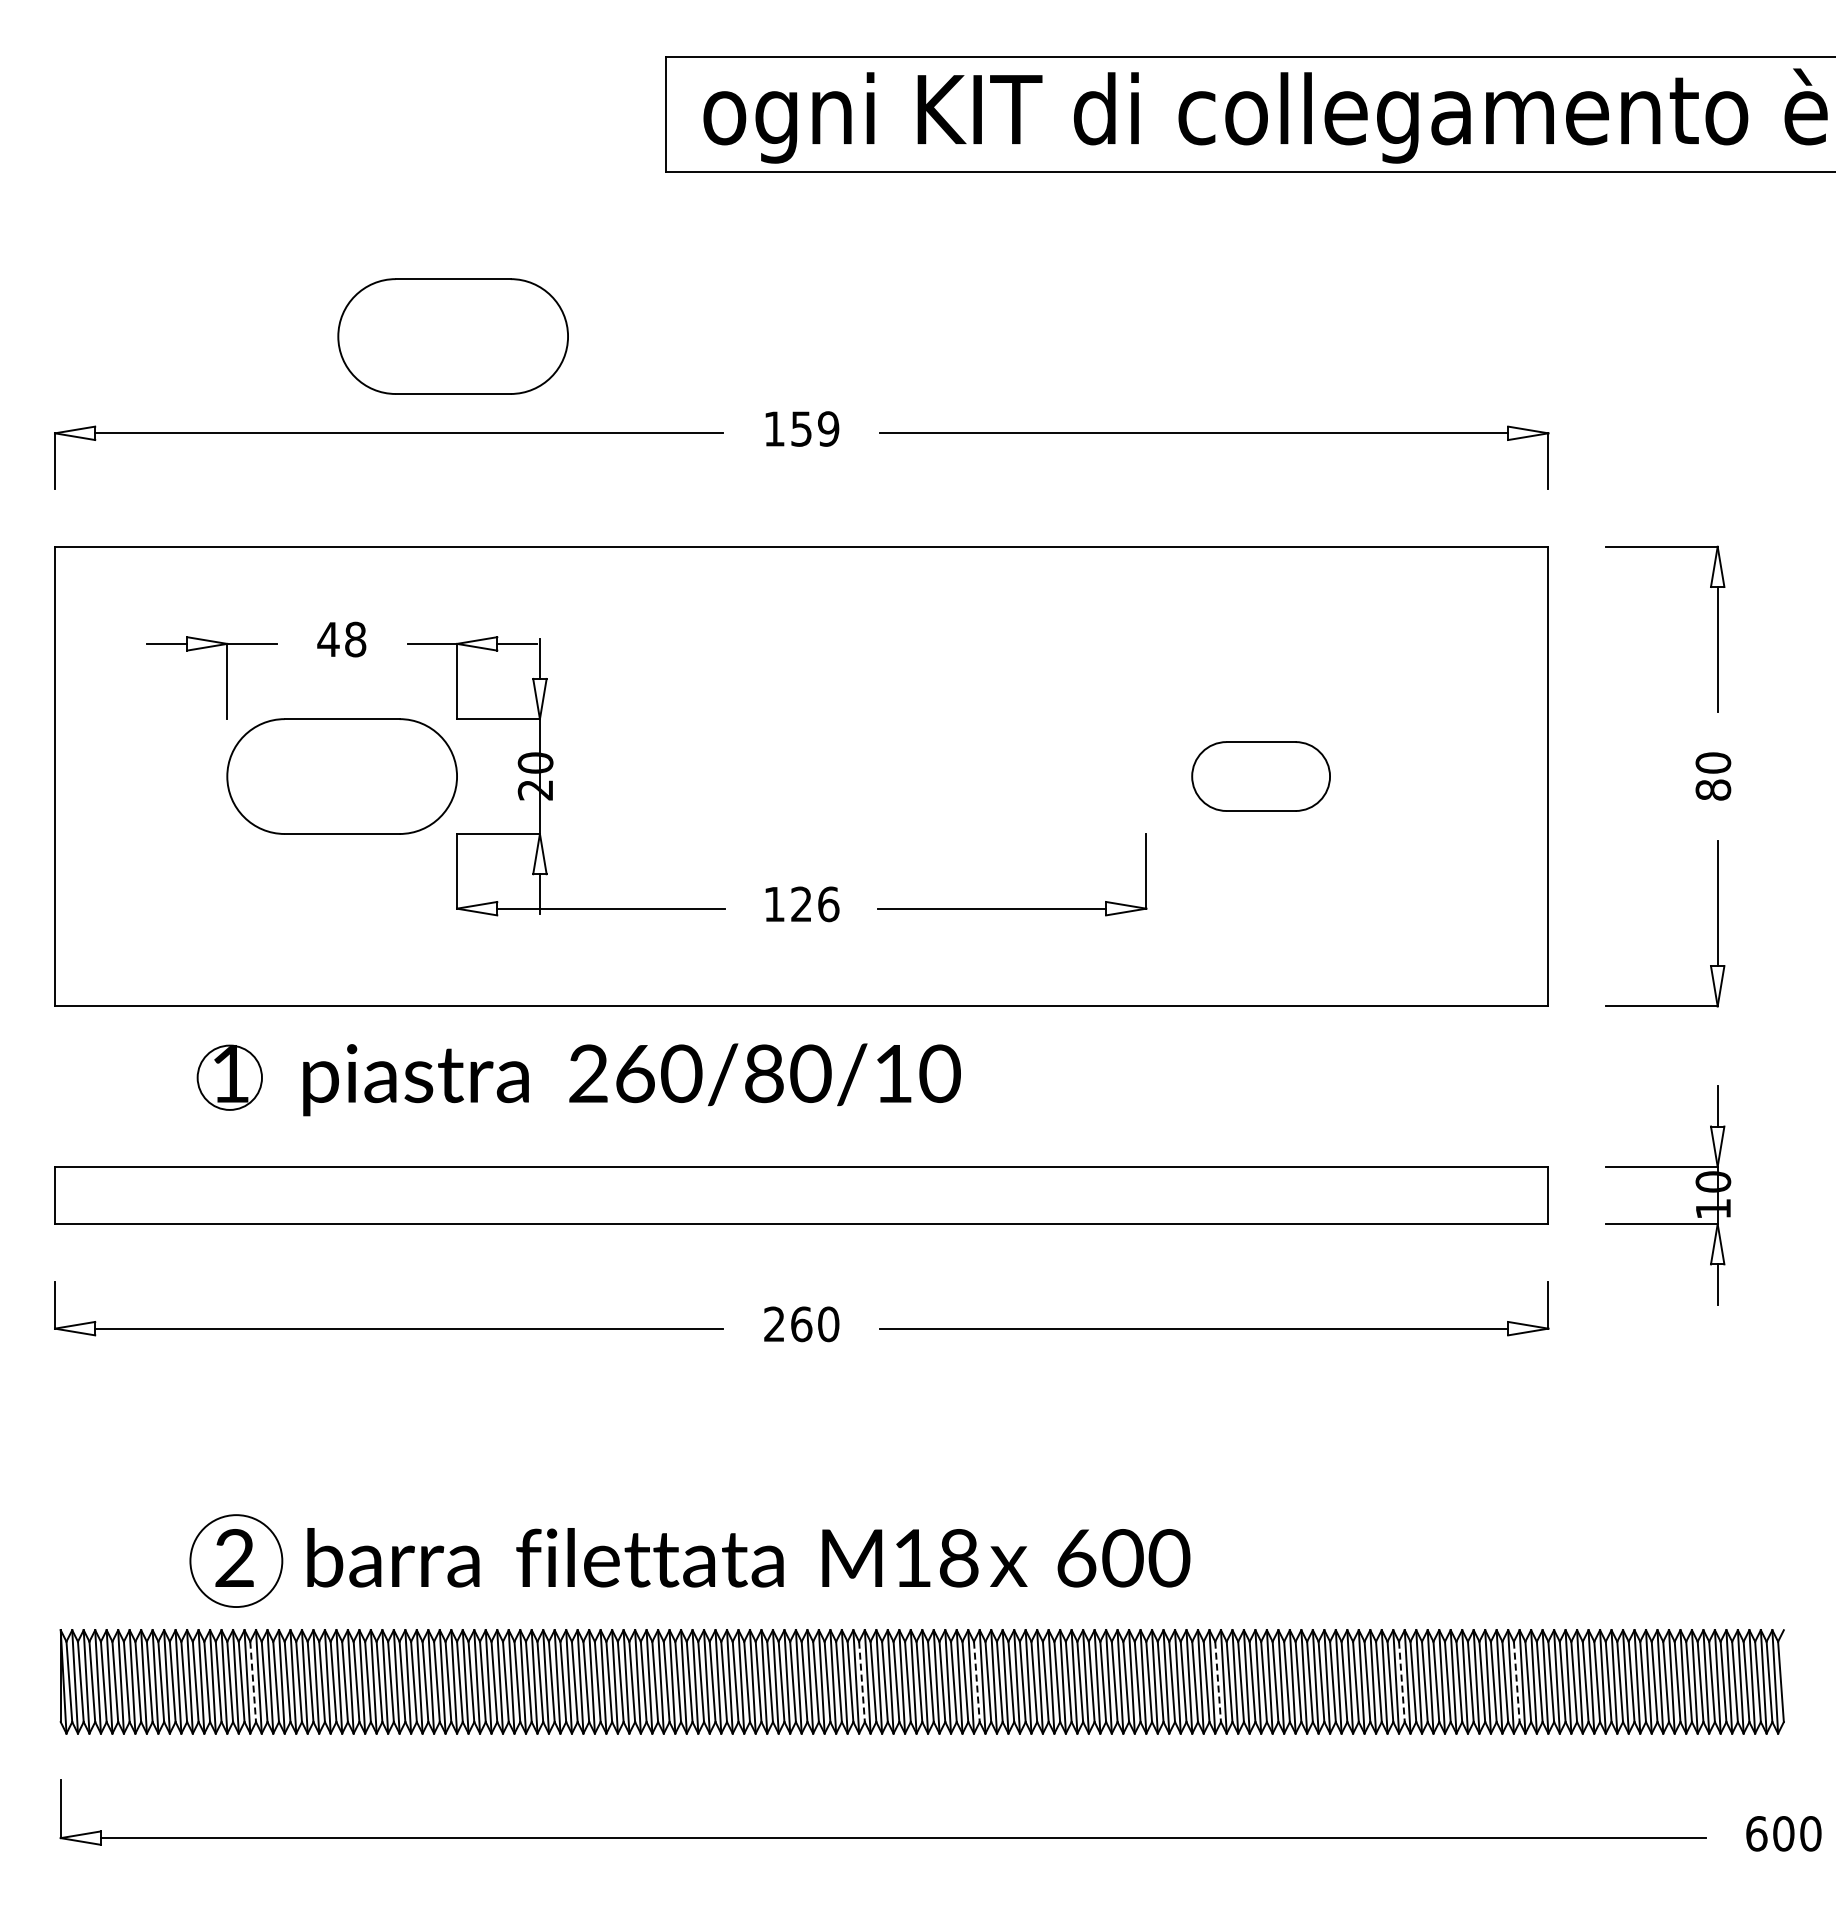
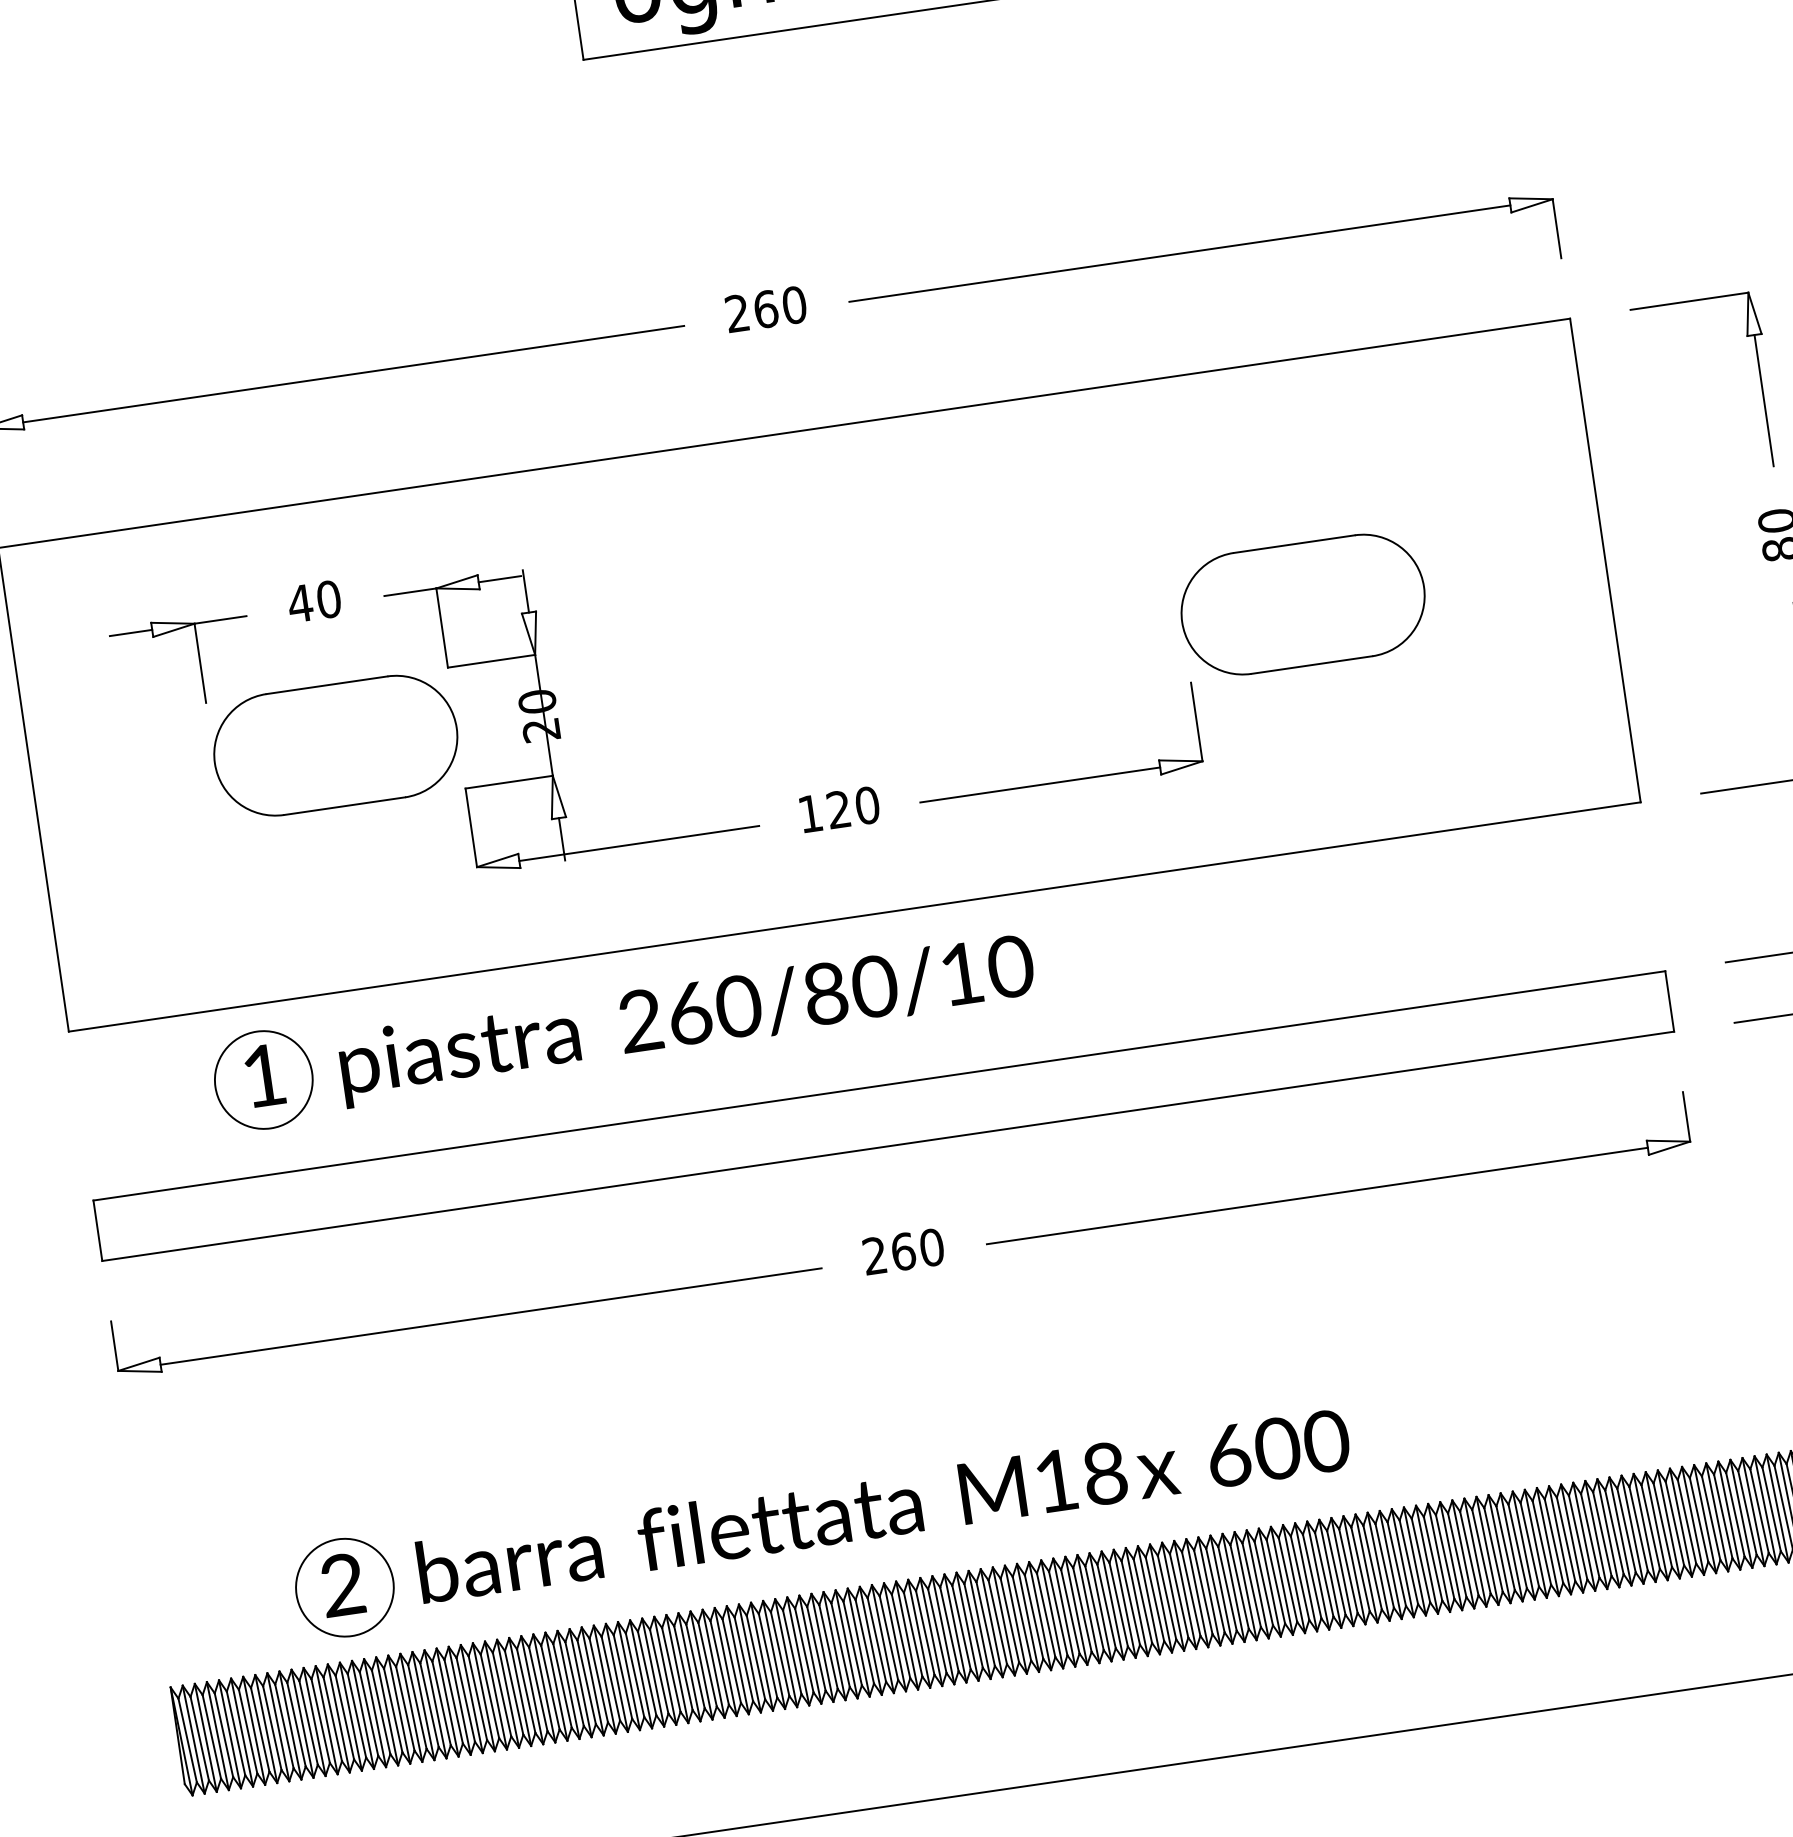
part: (452, 336) -> (384, 265), removed
text: (801, 428) -> (765, 308), 159 -> 260
text: (355, 639) -> (328, 599), 48 -> 40
part: (1260, 776) -> (1302, 604), size x1.67
text: (828, 903) -> (867, 804), 126 -> 120
circle: (229, 1077) -> (263, 1079), size x1.43
line: (253, 1682) -> (381, 1712), dashed -> solid
line: (862, 1682) -> (1022, 1619), dashed -> solid
line: (976, 1682) -> (1142, 1601), dashed -> solid
line: (1218, 1682) -> (1397, 1564), dashed -> solid
line: (1401, 1682) -> (1589, 1536), dashed -> solid
line: (1516, 1682) -> (1710, 1518), dashed -> solid

